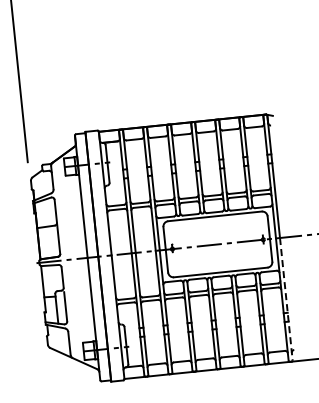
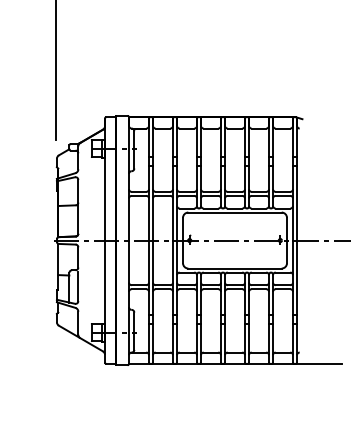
line: (286, 300) -> (297, 302), dashed -> solid

